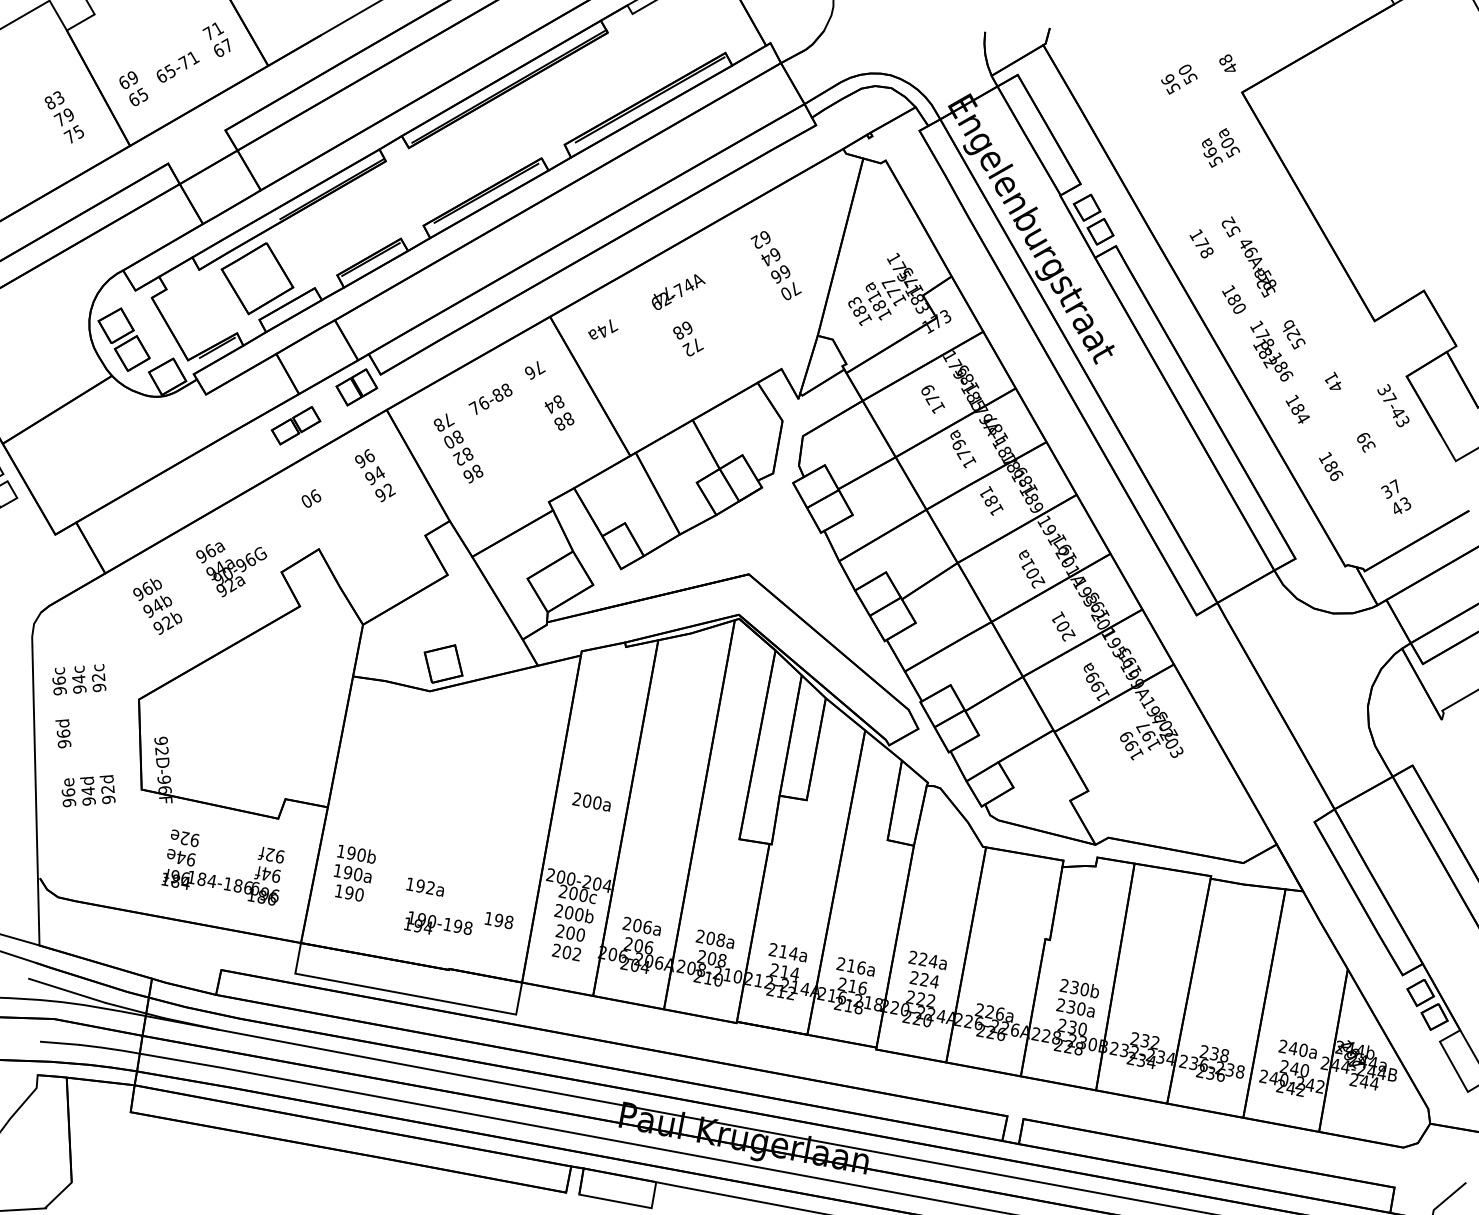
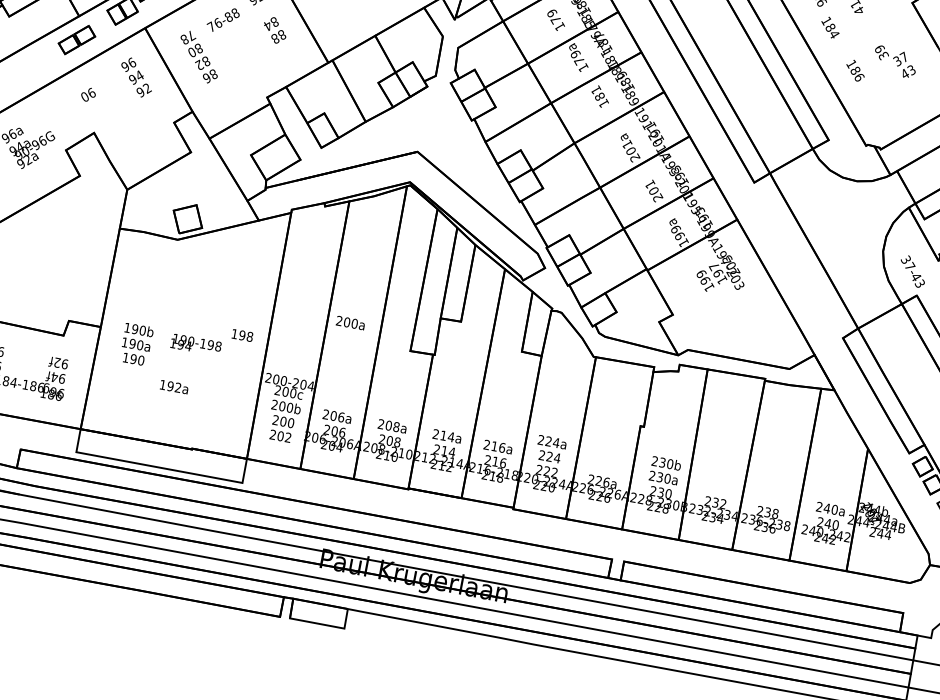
text: (1393, 405) -> (912, 271), moved
text: (1396, 496) -> (904, 64), moved
text: (591, 801) -> (350, 322), moved
text: (354, 872) -> (137, 343), moved
text: (498, 920) -> (242, 335), moved
text: (438, 922) -> (196, 342), moved

